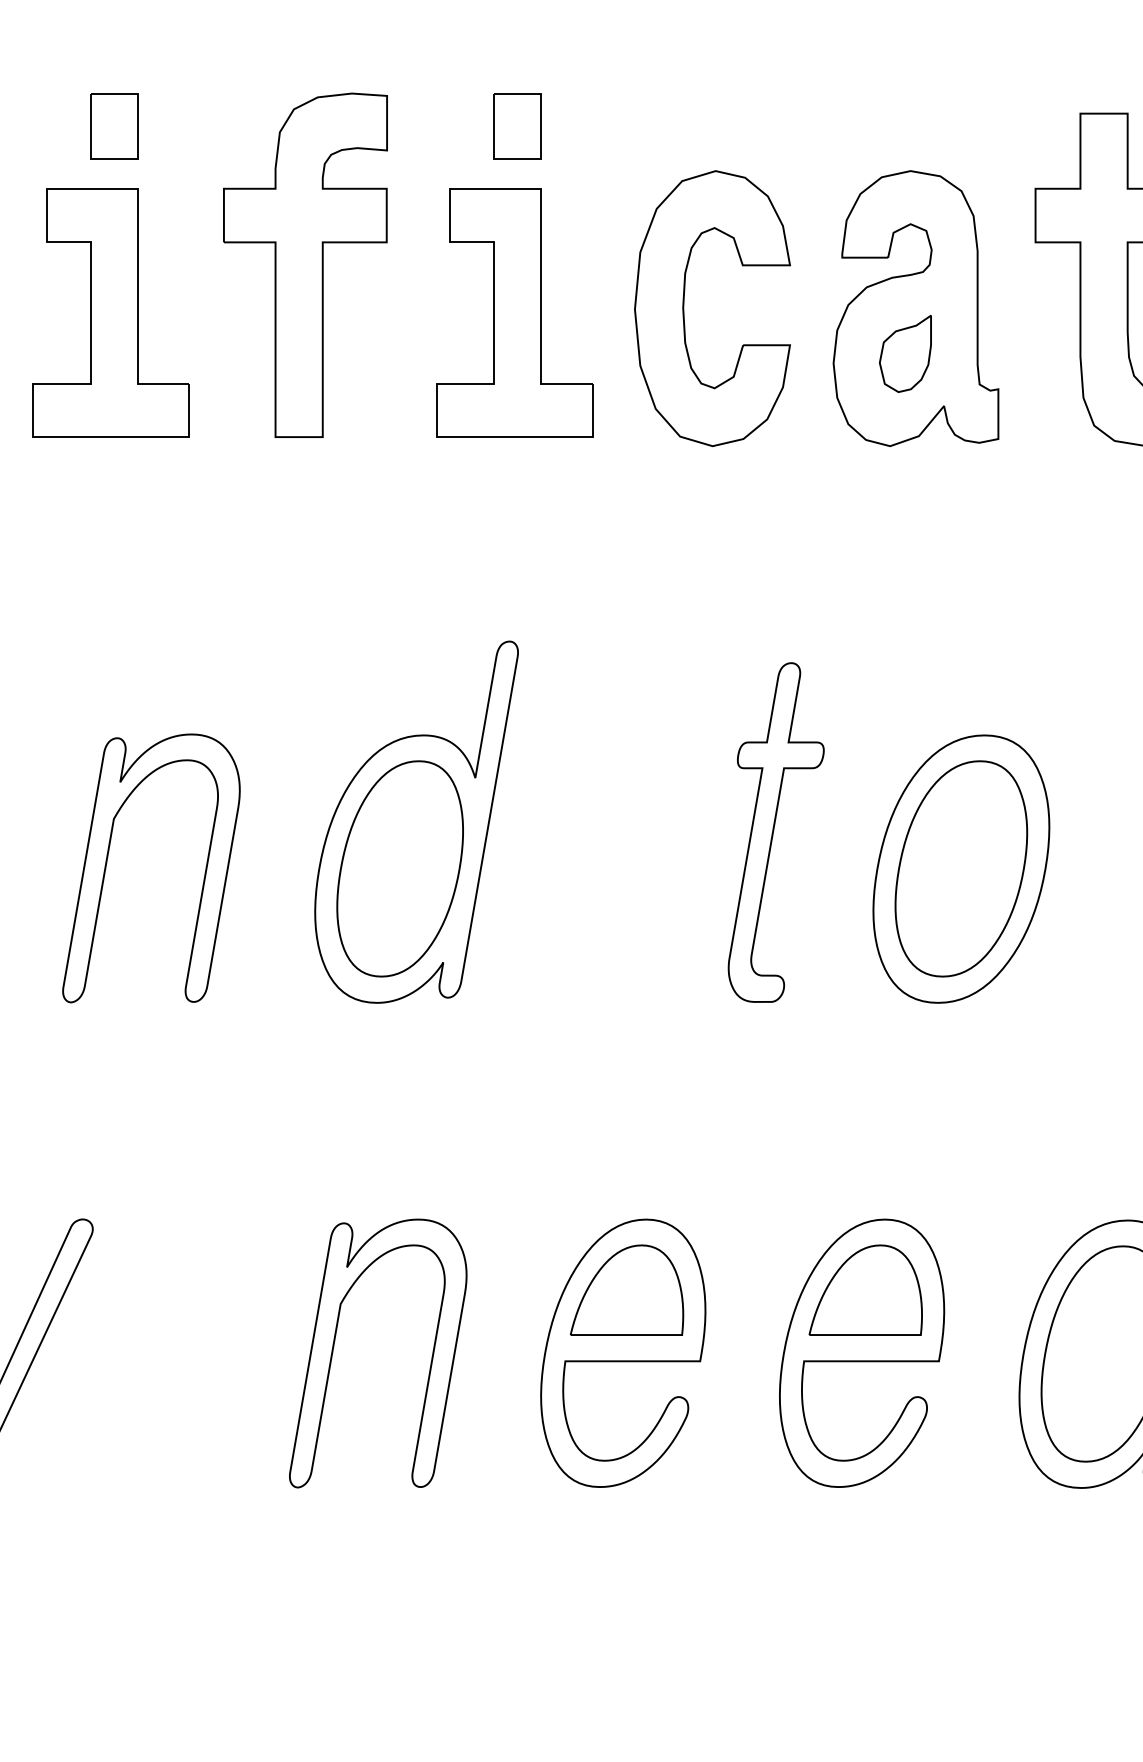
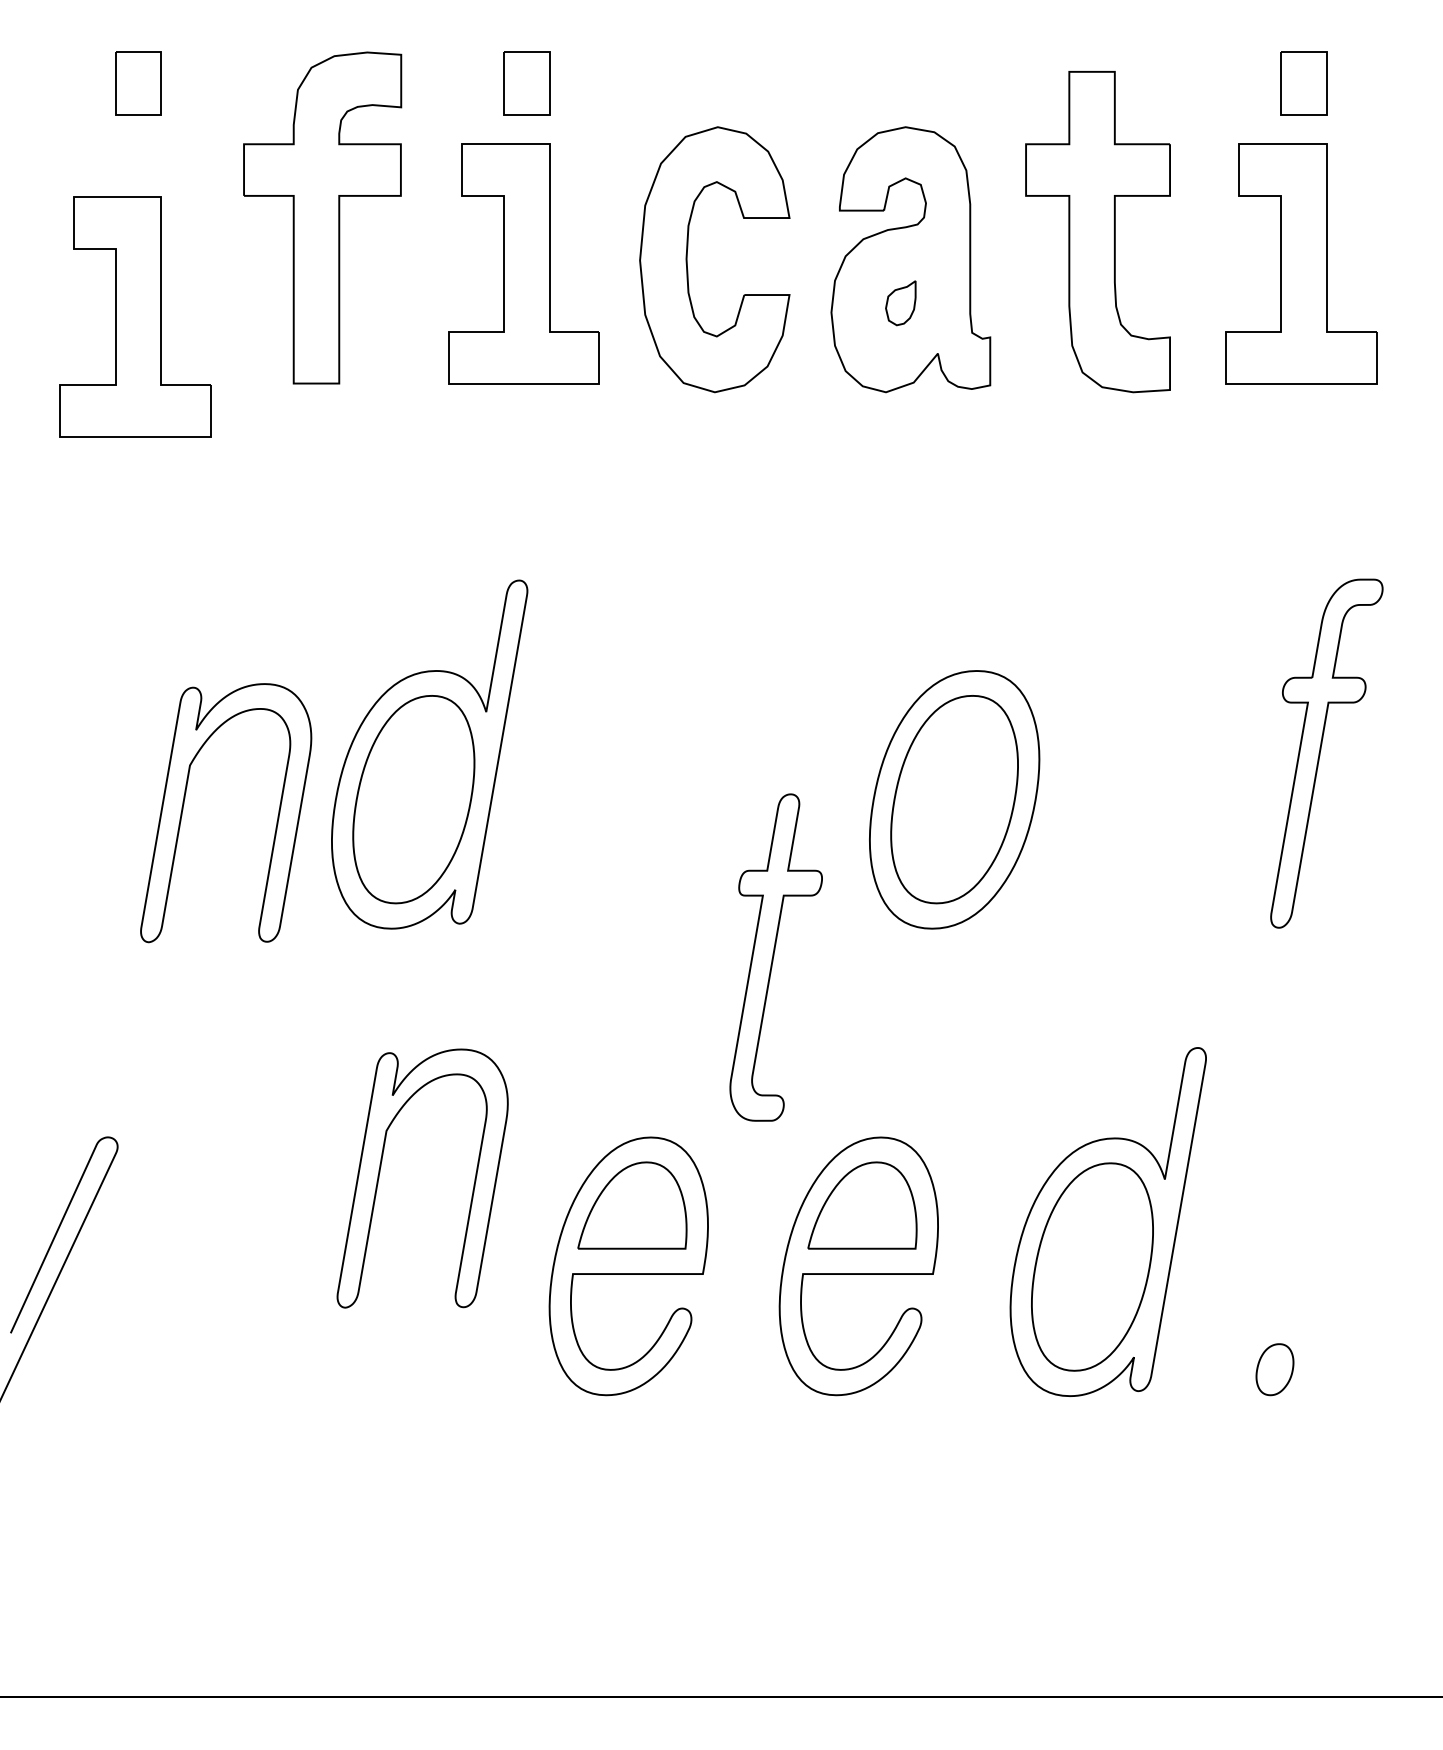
part: (111, 312) -> (135, 316), moved
part: (905, 353) -> (900, 302), size x0.6
part: (775, 832) -> (775, 957), moved
part: (108, 859) -> (184, 804), moved
part: (334, 1347) -> (380, 1172), moved

